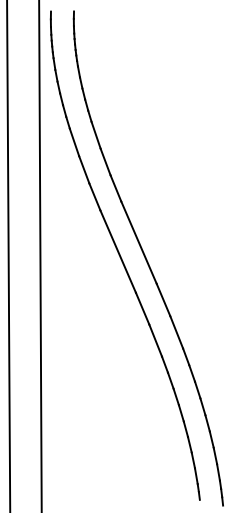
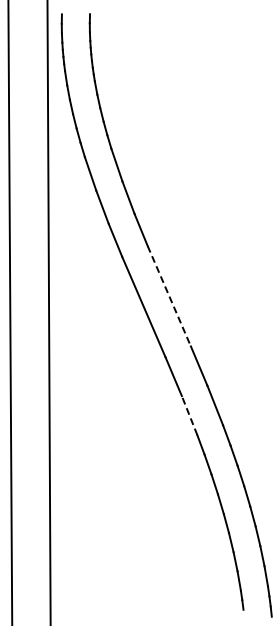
line: (139, 242) -> (169, 296), solid -> dashed
line: (155, 340) -> (189, 415), solid -> dashed

